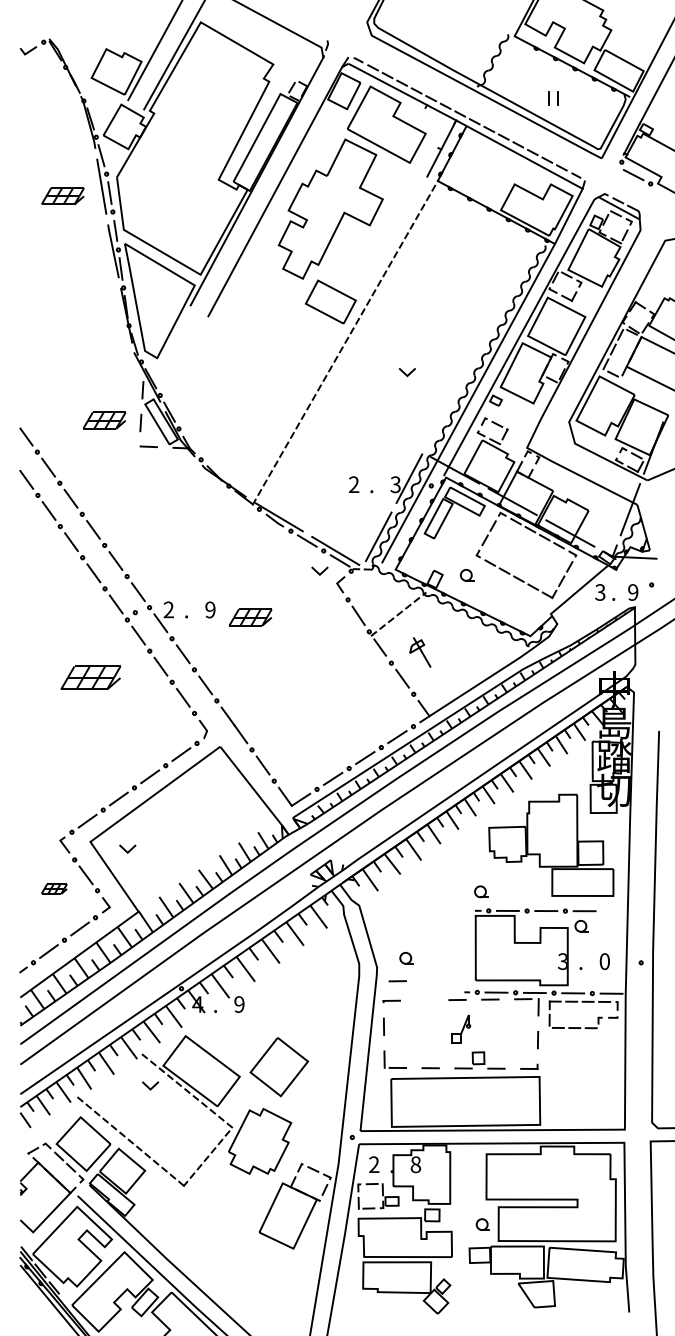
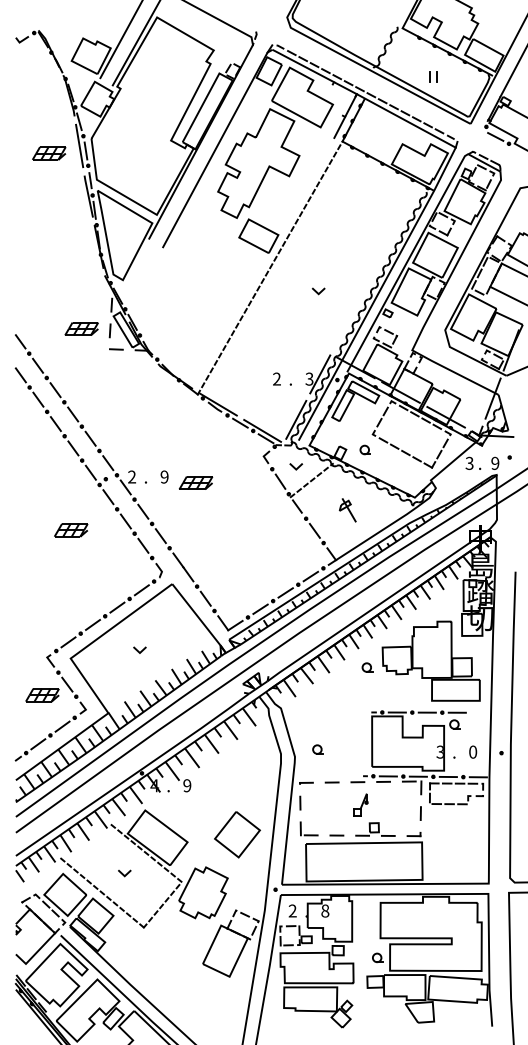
line: (318, 572) -> (295, 467), moved
part: (419, 652) -> (347, 510), moved
part: (91, 678) -> (71, 530), size x0.71
line: (125, 849) -> (138, 650), moved
part: (54, 889) -> (42, 695), size x1.67
part: (481, 891) -> (367, 667), moved
line: (396, 981) -> (331, 782), moved
part: (279, 1066) -> (237, 834), moved
line: (148, 1086) -> (123, 873), moved

